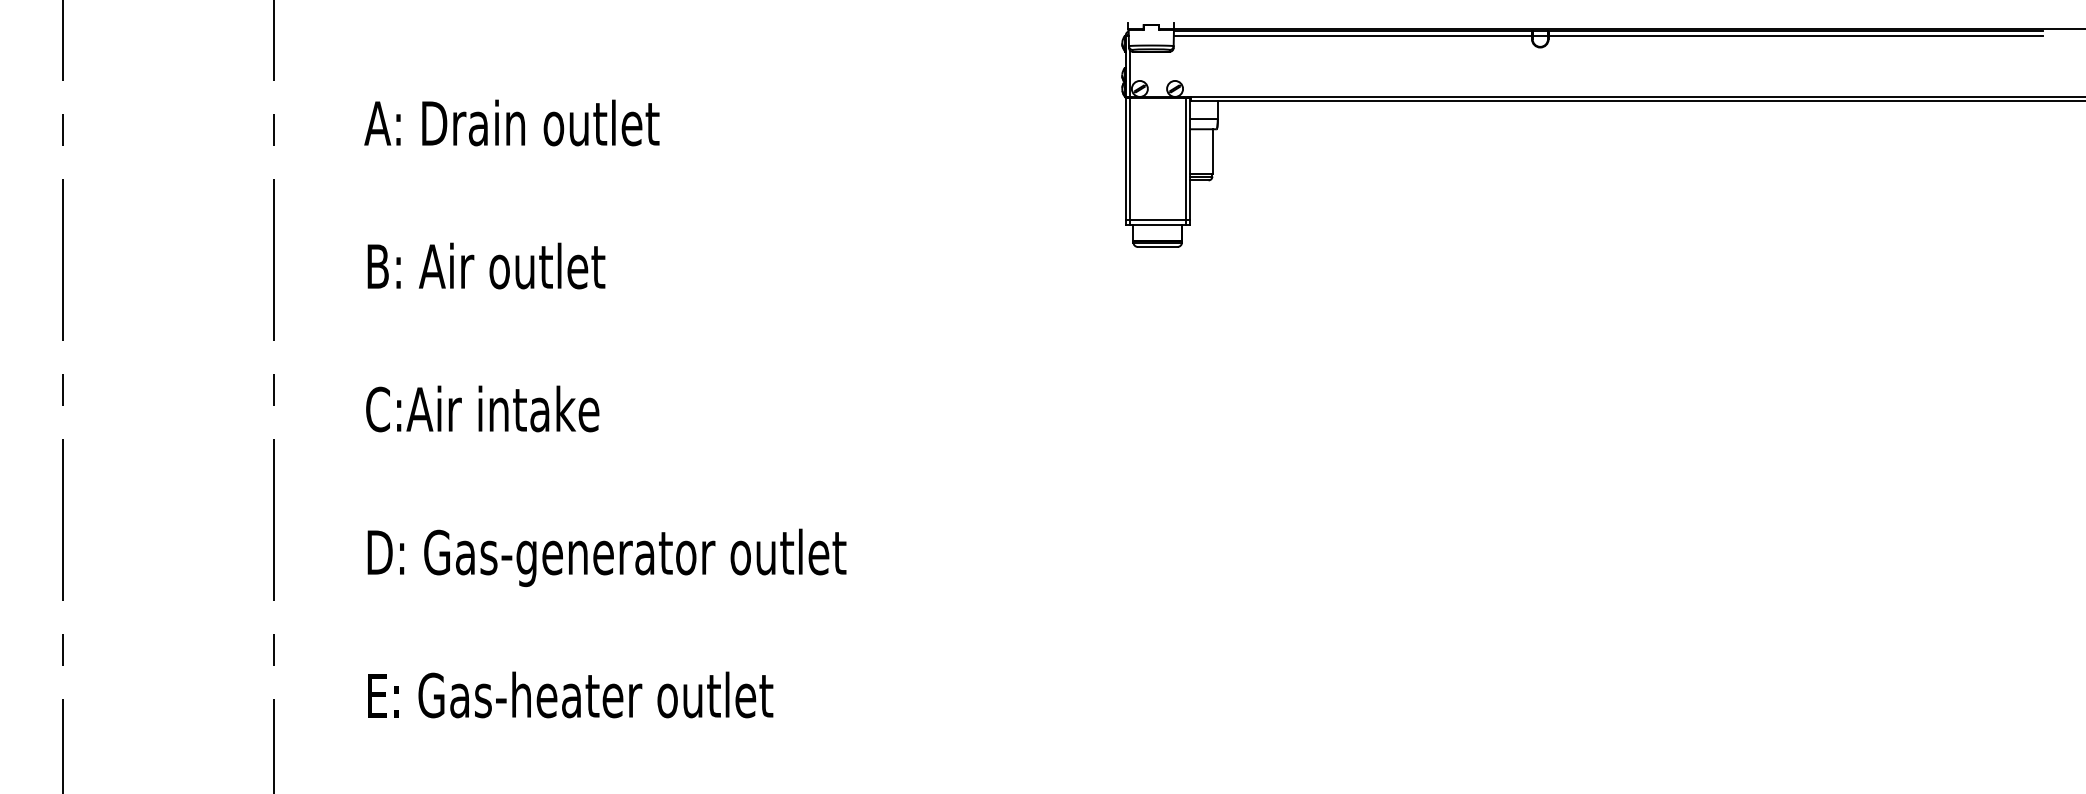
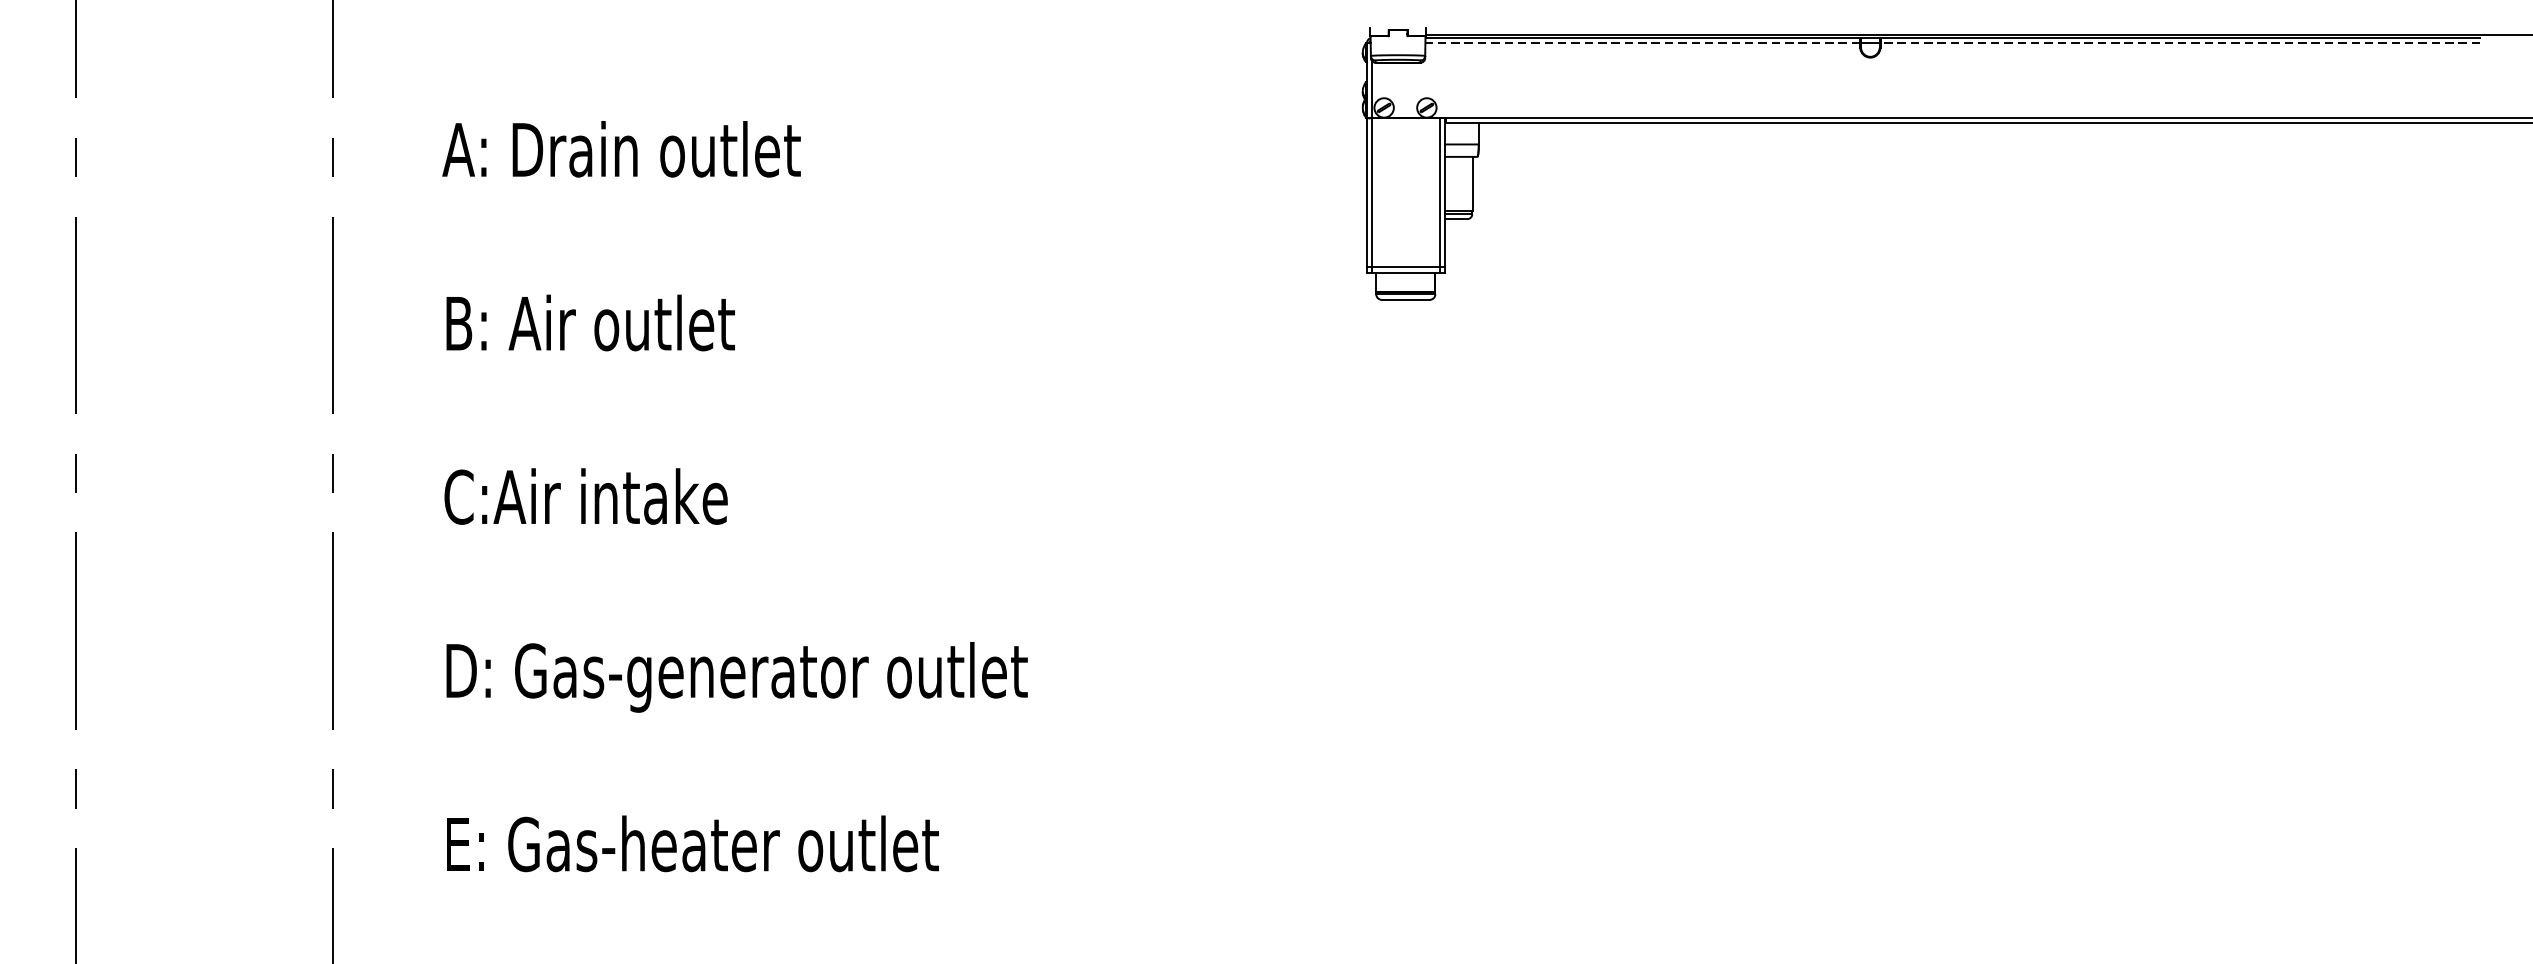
line: (1352, 35) -> (1642, 43), solid -> dashed
line: (1795, 35) -> (2180, 43), solid -> dashed

